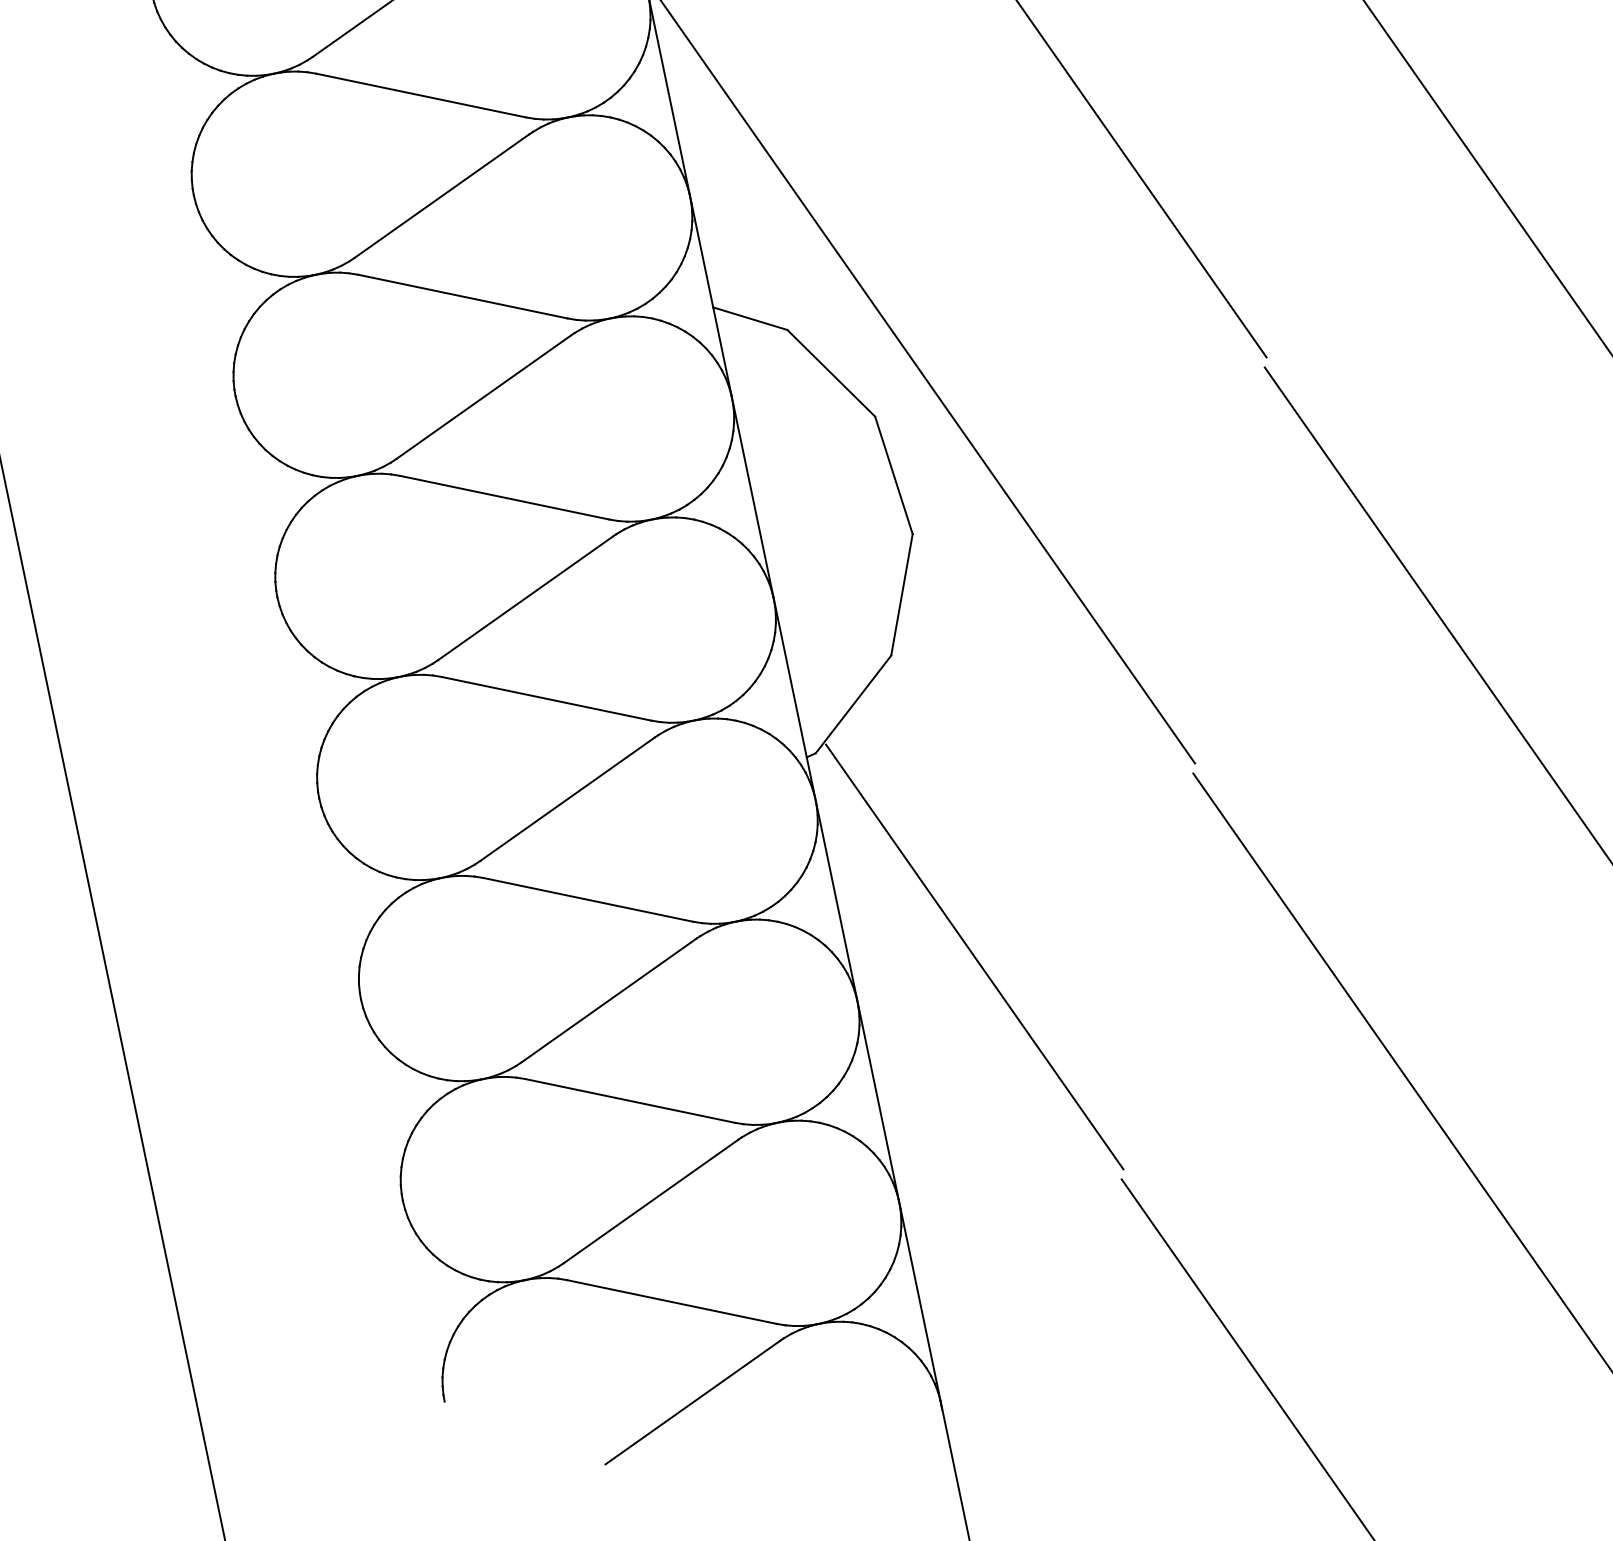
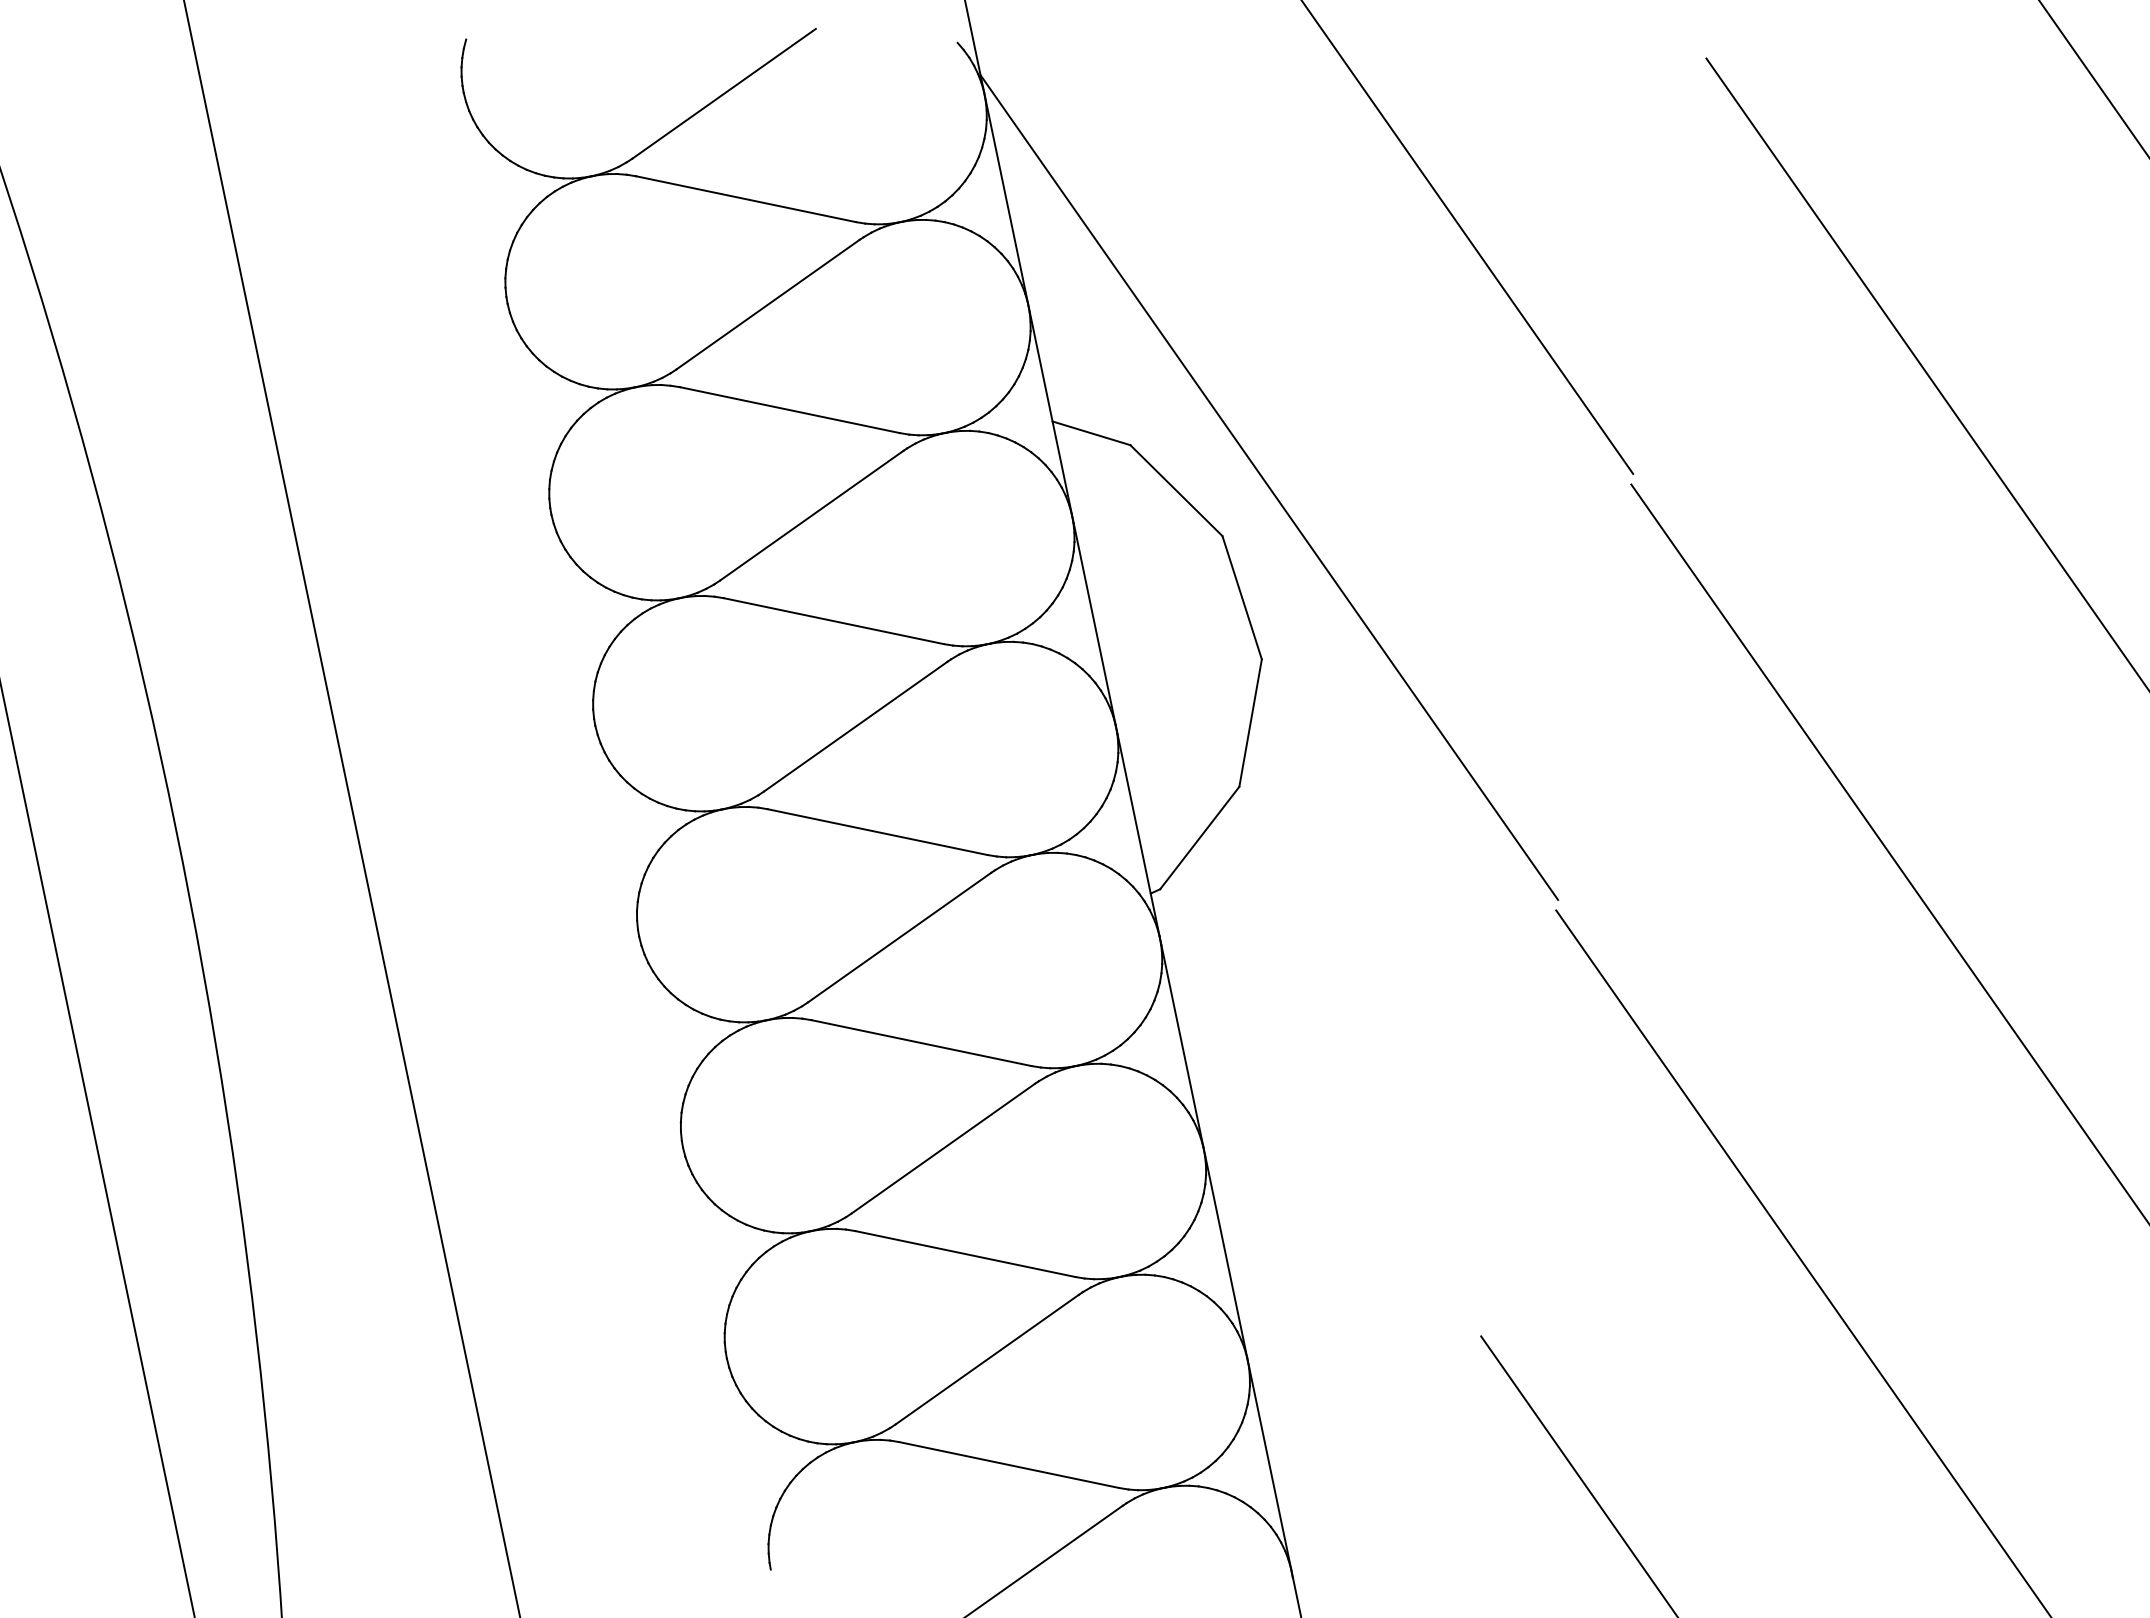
line: (974, 956) -> (1326, 1102), removed

